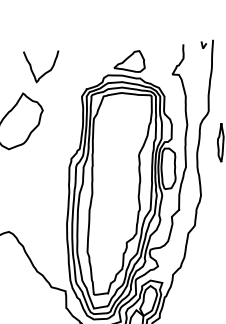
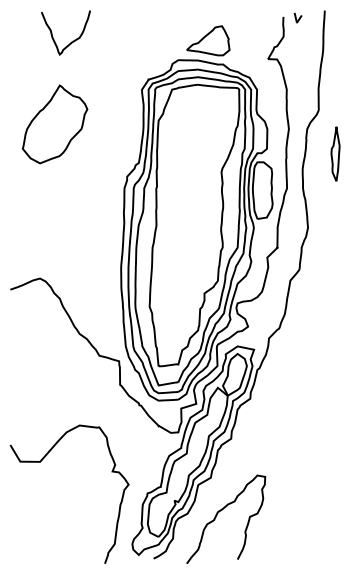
line: (202, 44) -> (296, 17), moved
curve: (45, 72) -> (71, 41), moved

